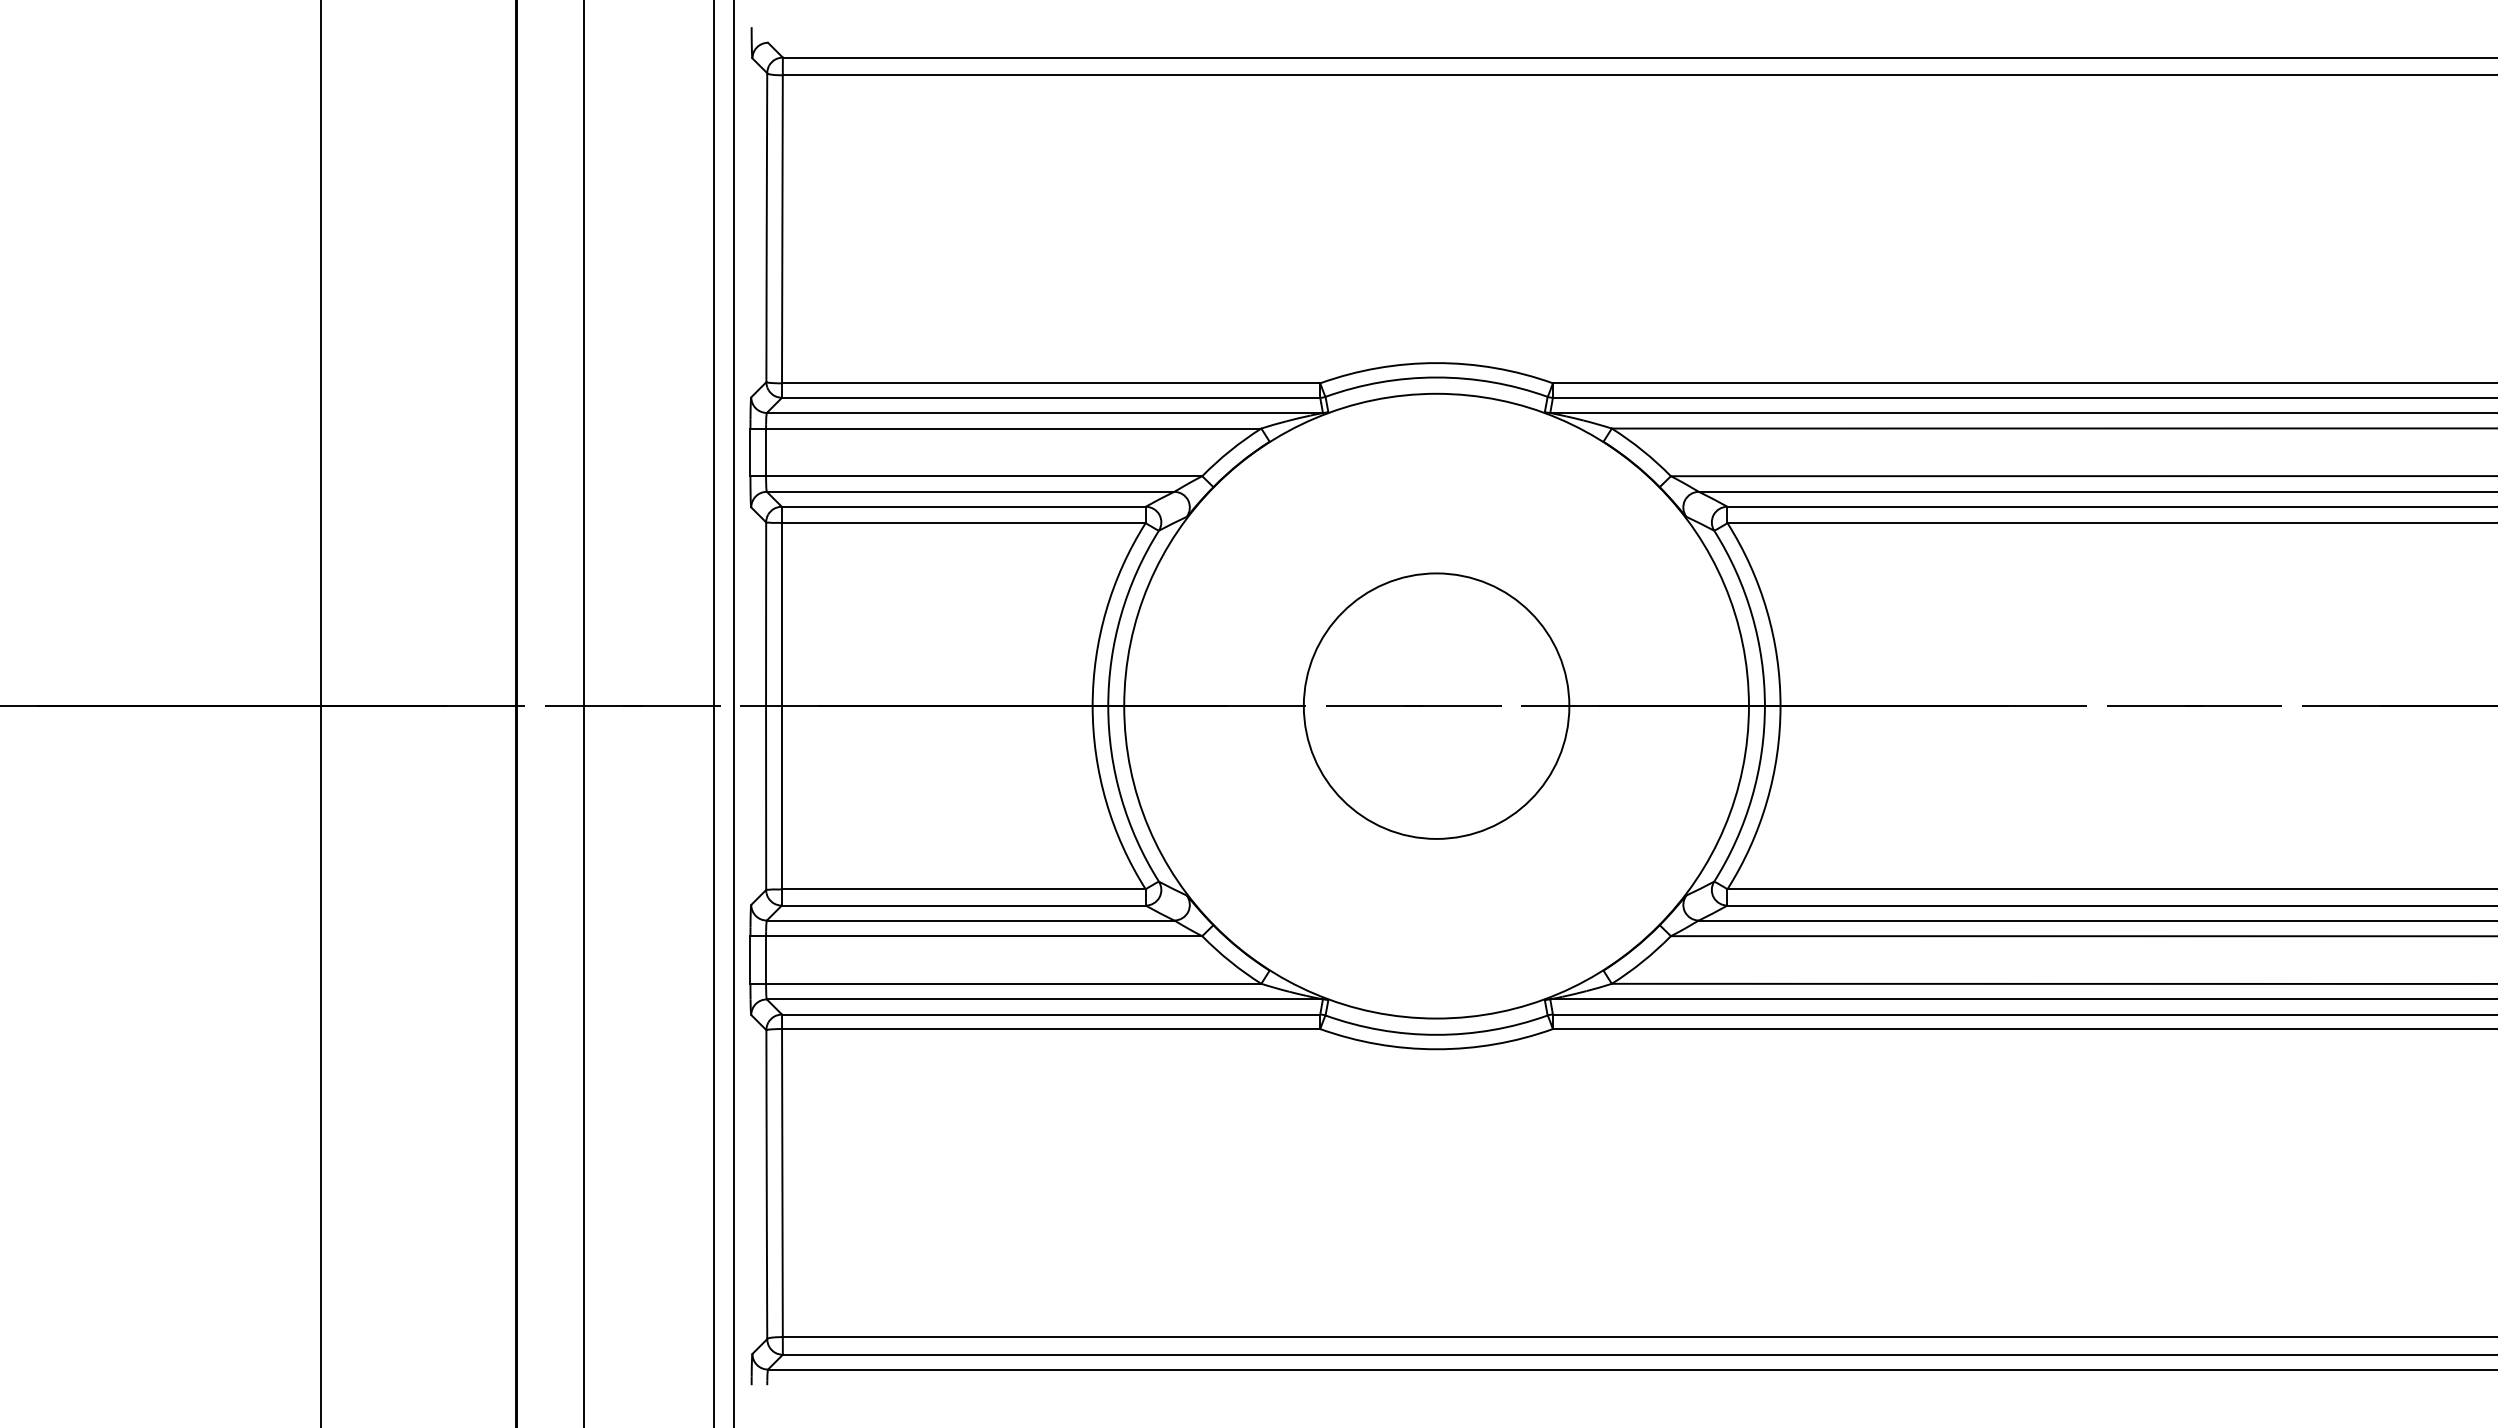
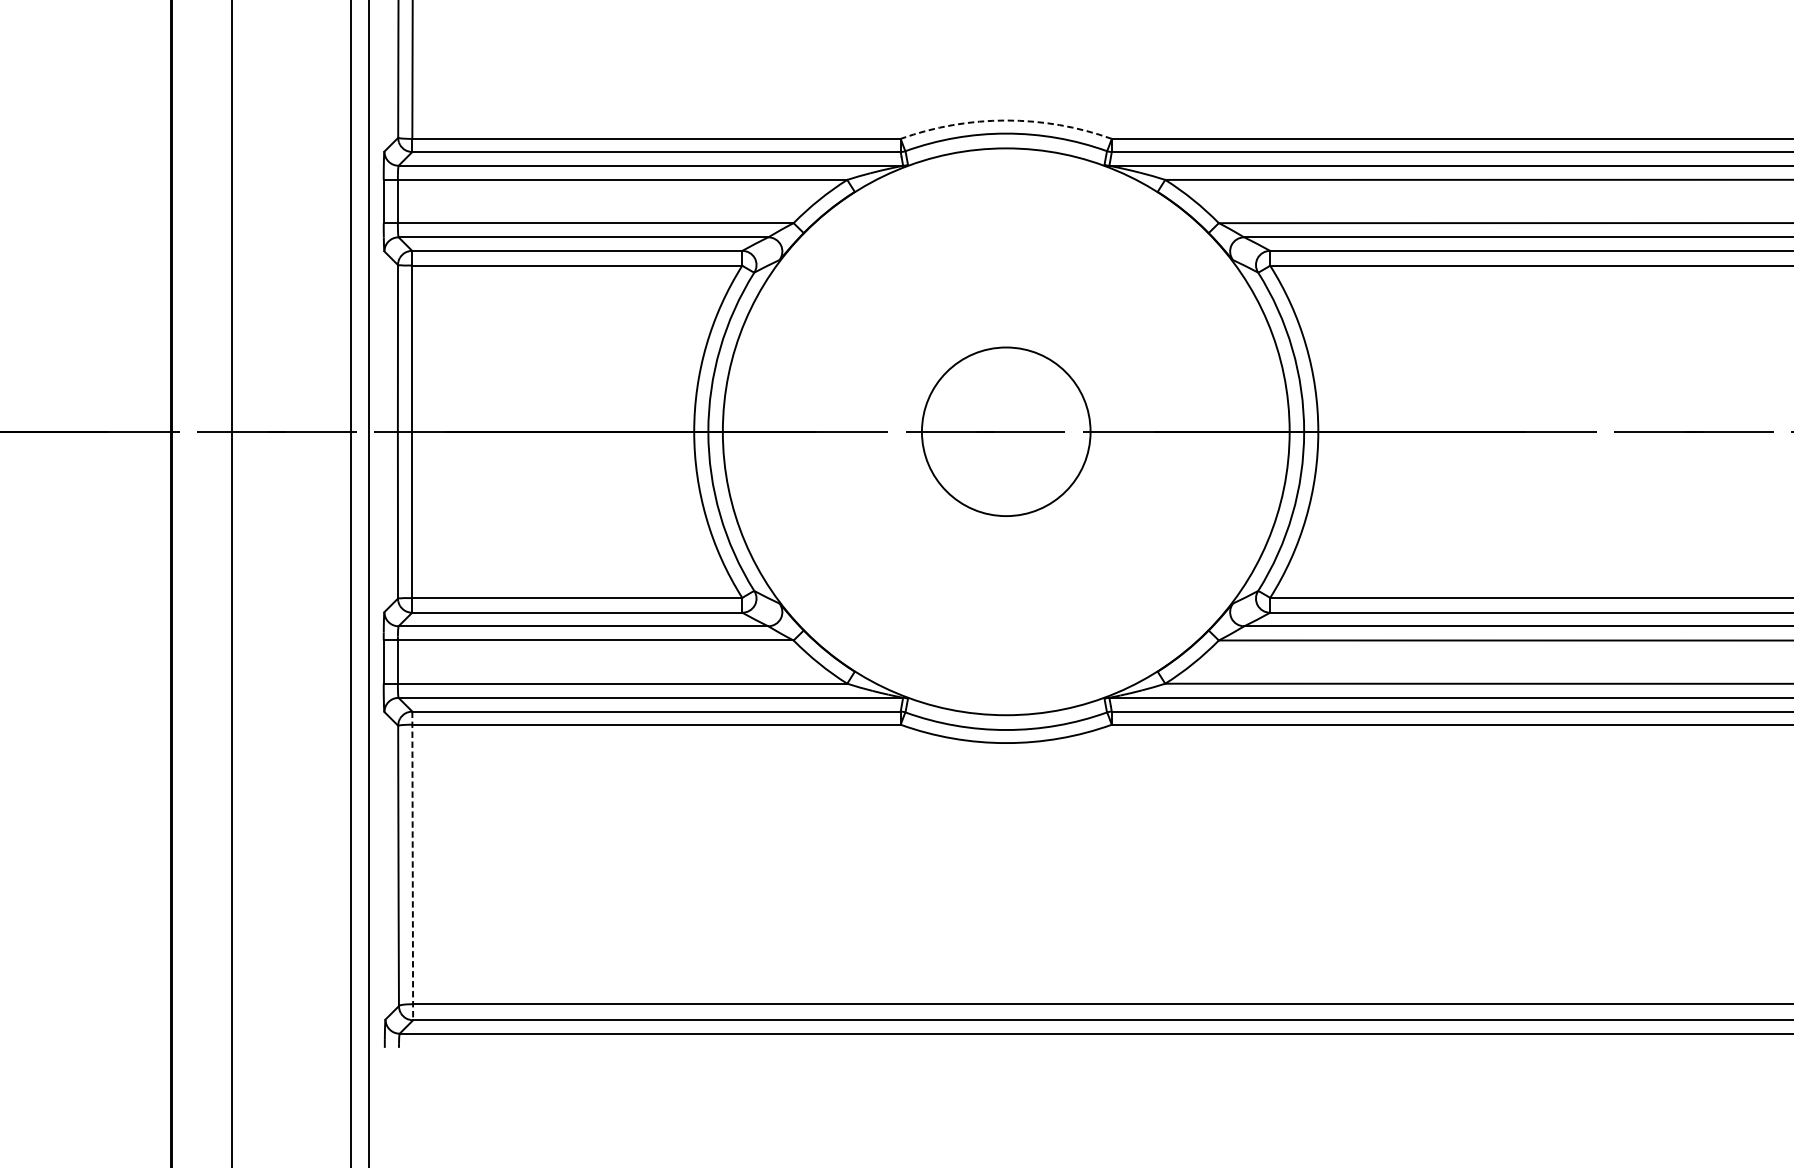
arc: (1436, 363) -> (1006, 120), solid -> dashed
circle: (1436, 705) -> (1006, 431), size x0.7
line: (782, 1185) -> (412, 866), solid -> dashed

